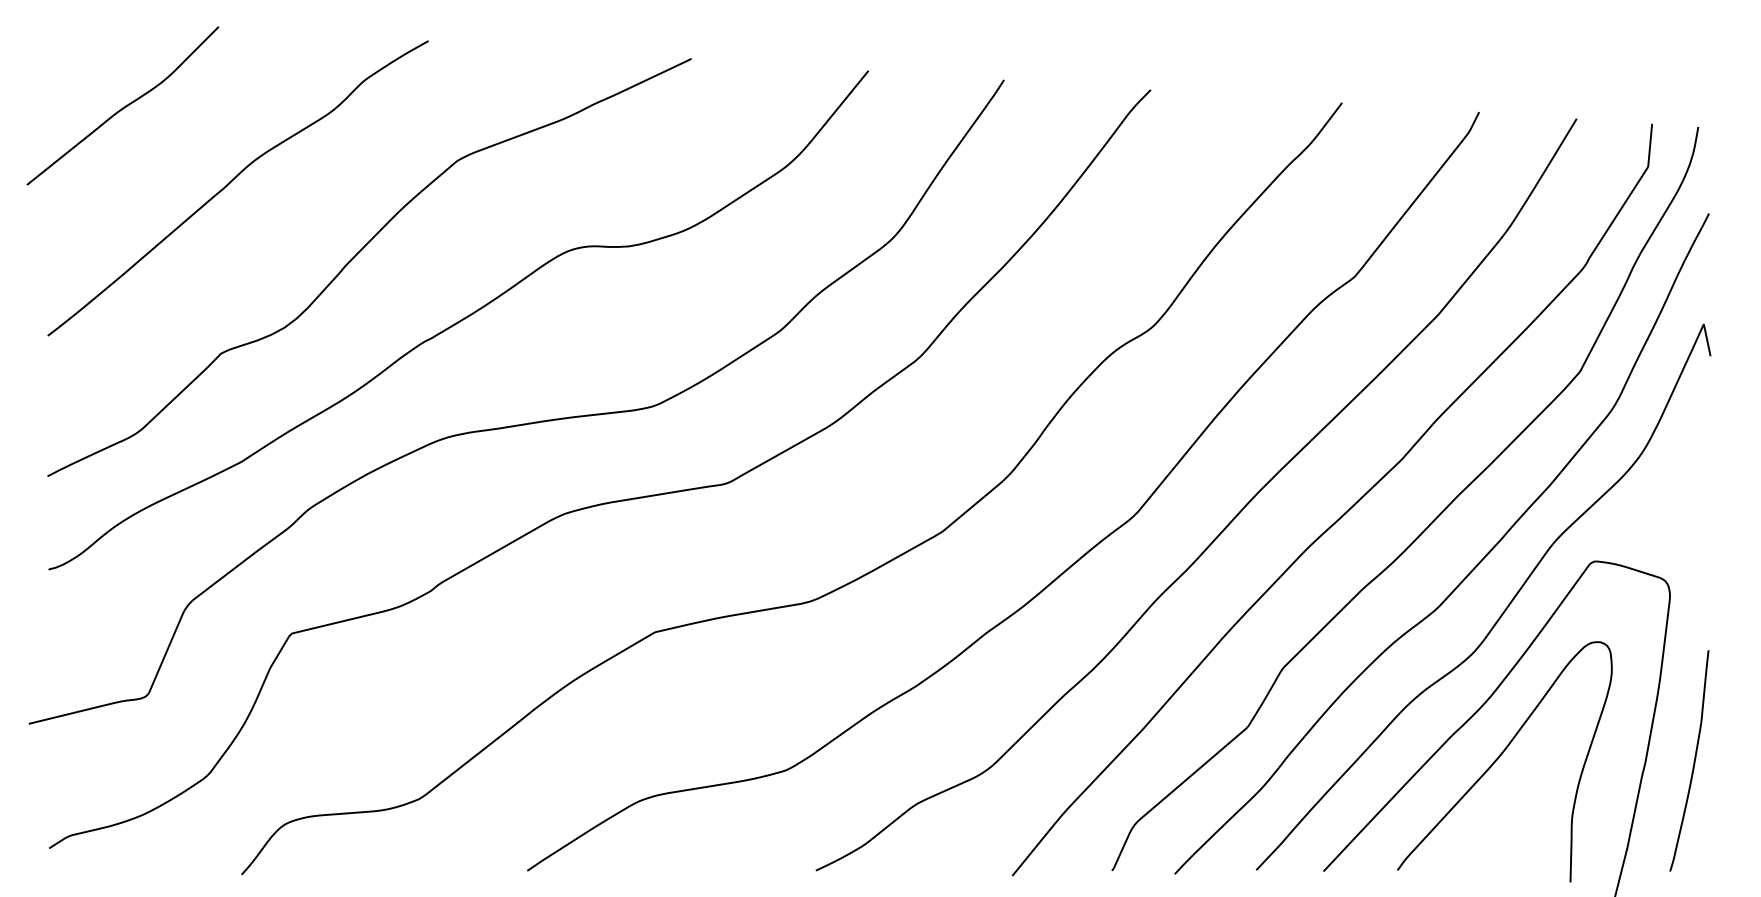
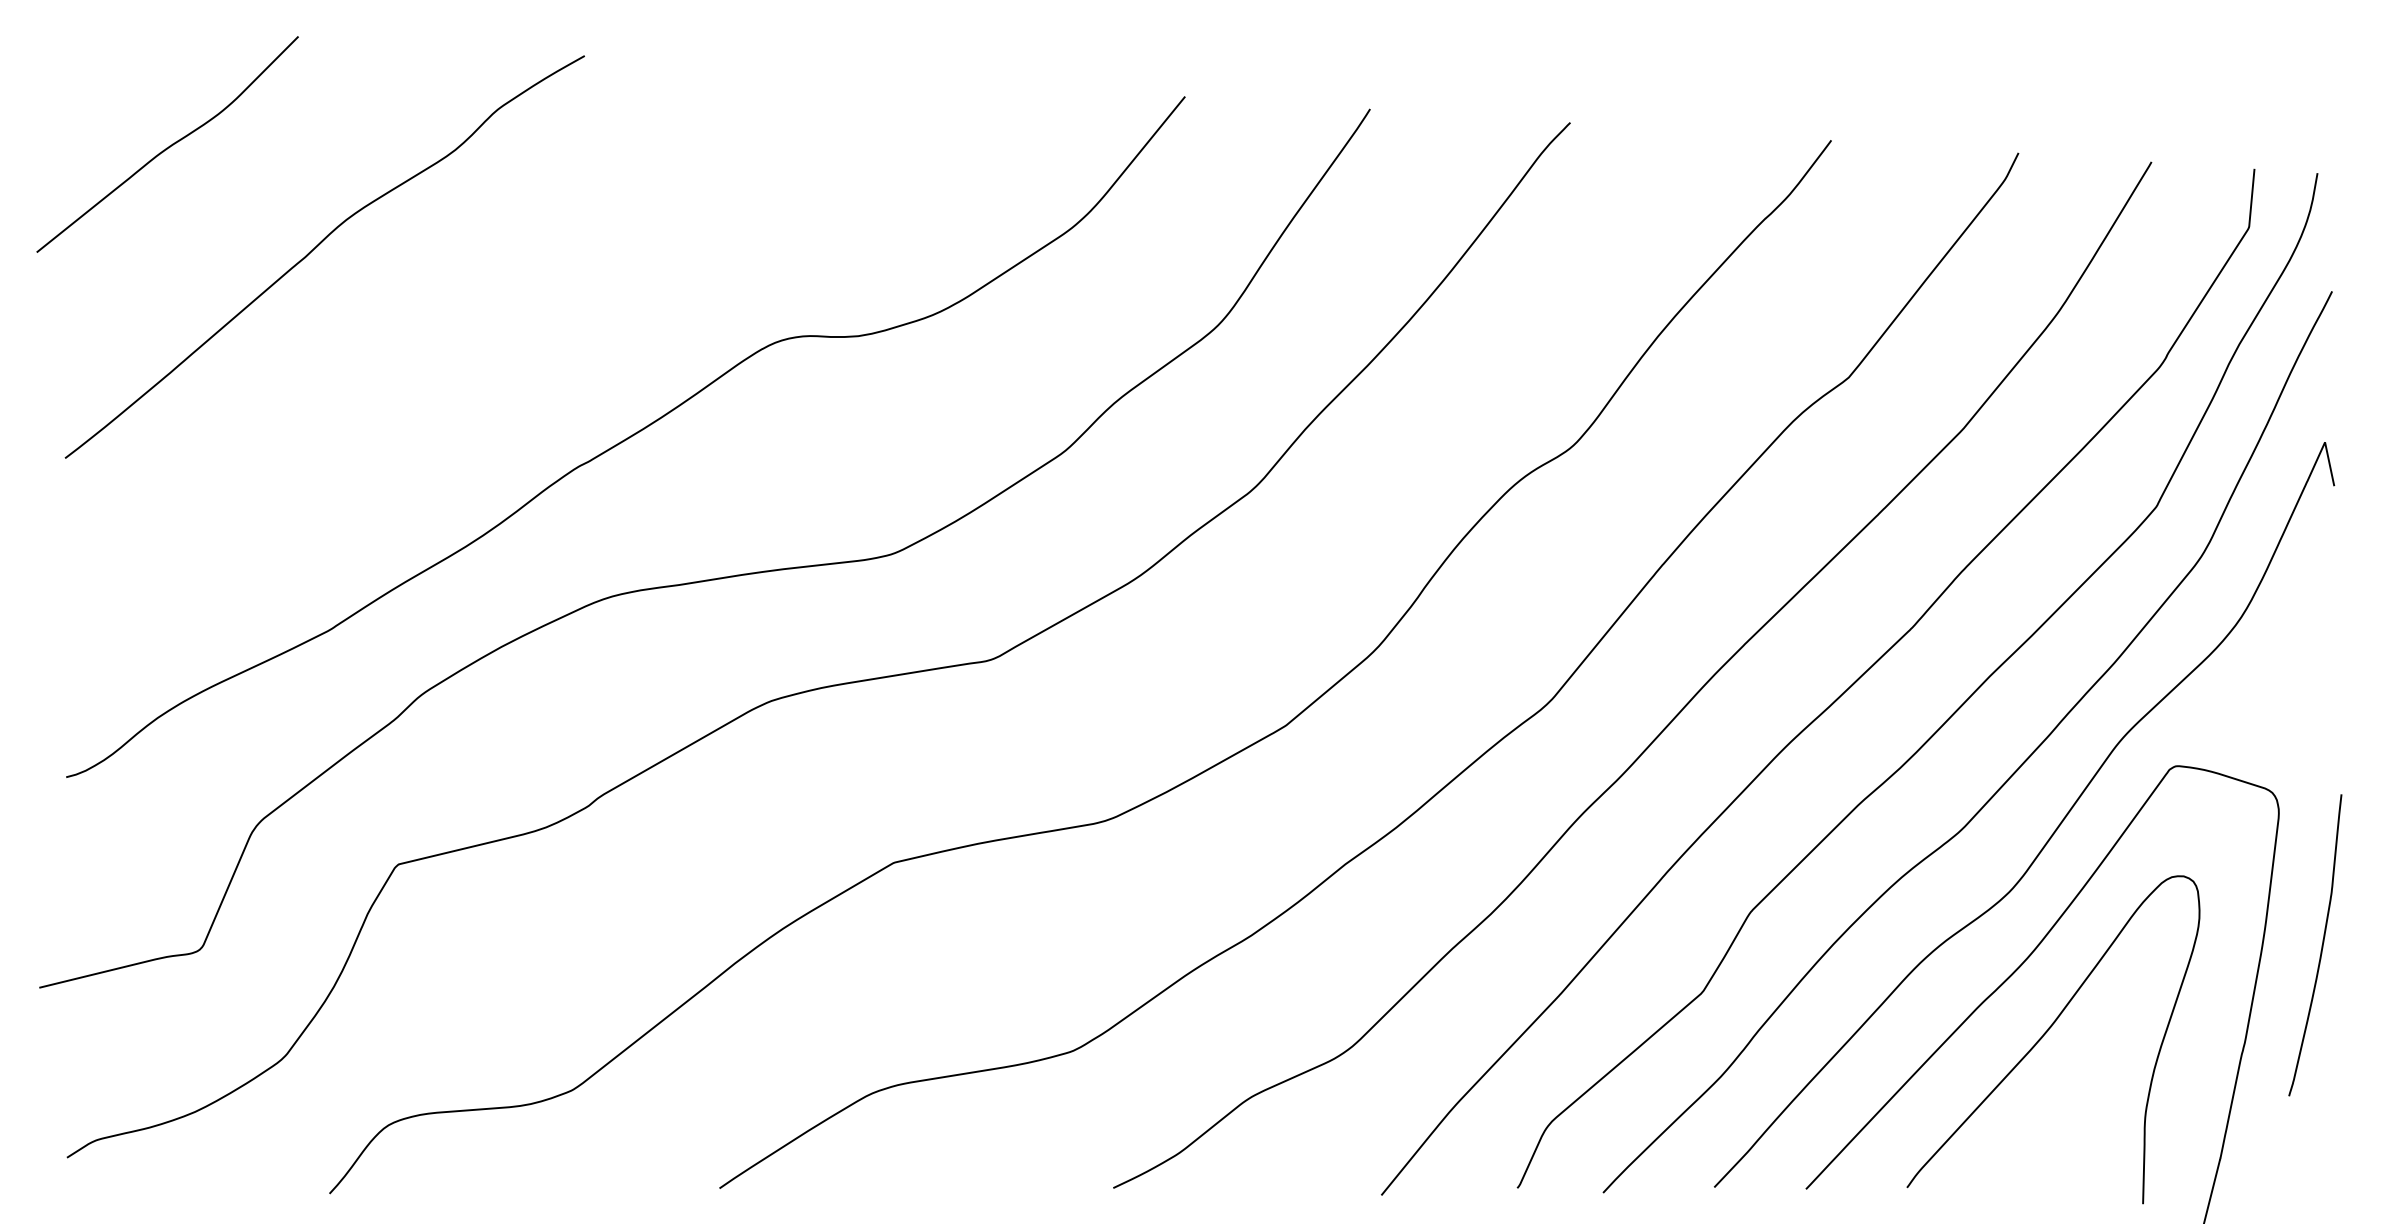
curve: (357, 254) -> (487, 347), removed
curve: (1693, 761) -> (2321, 945), moved

